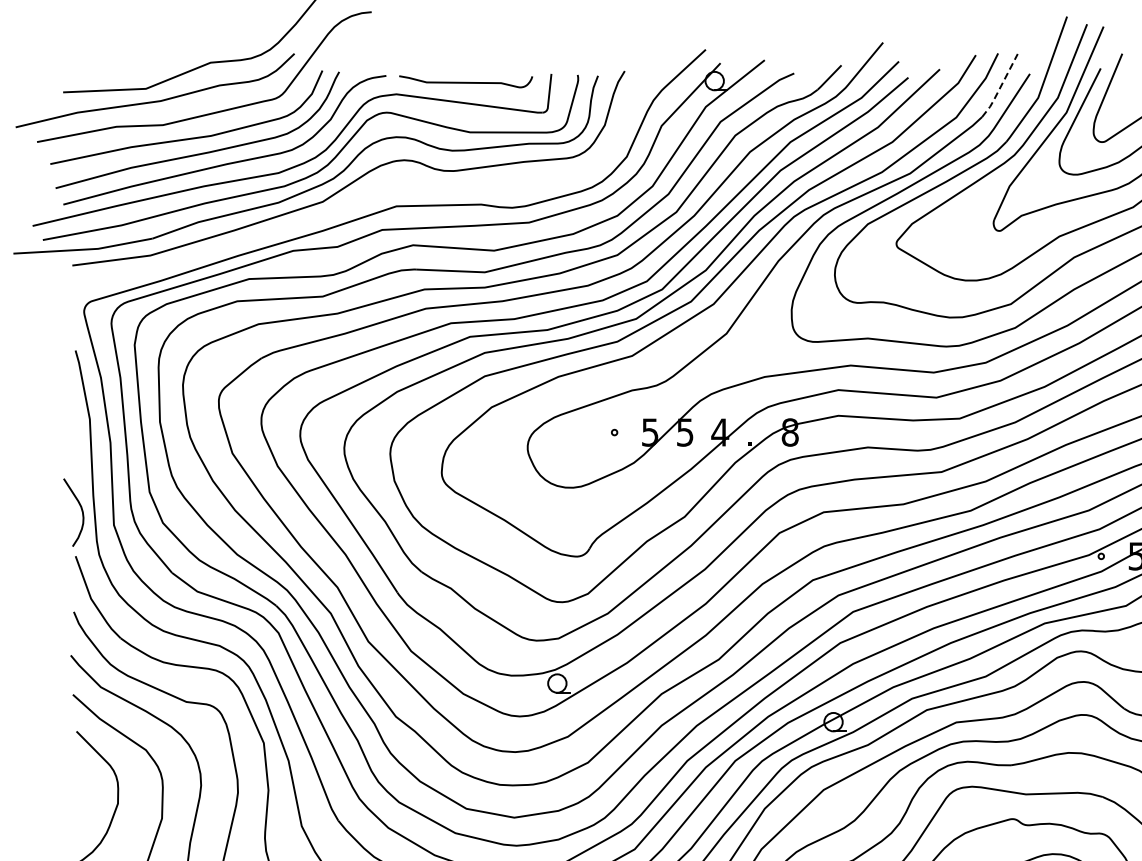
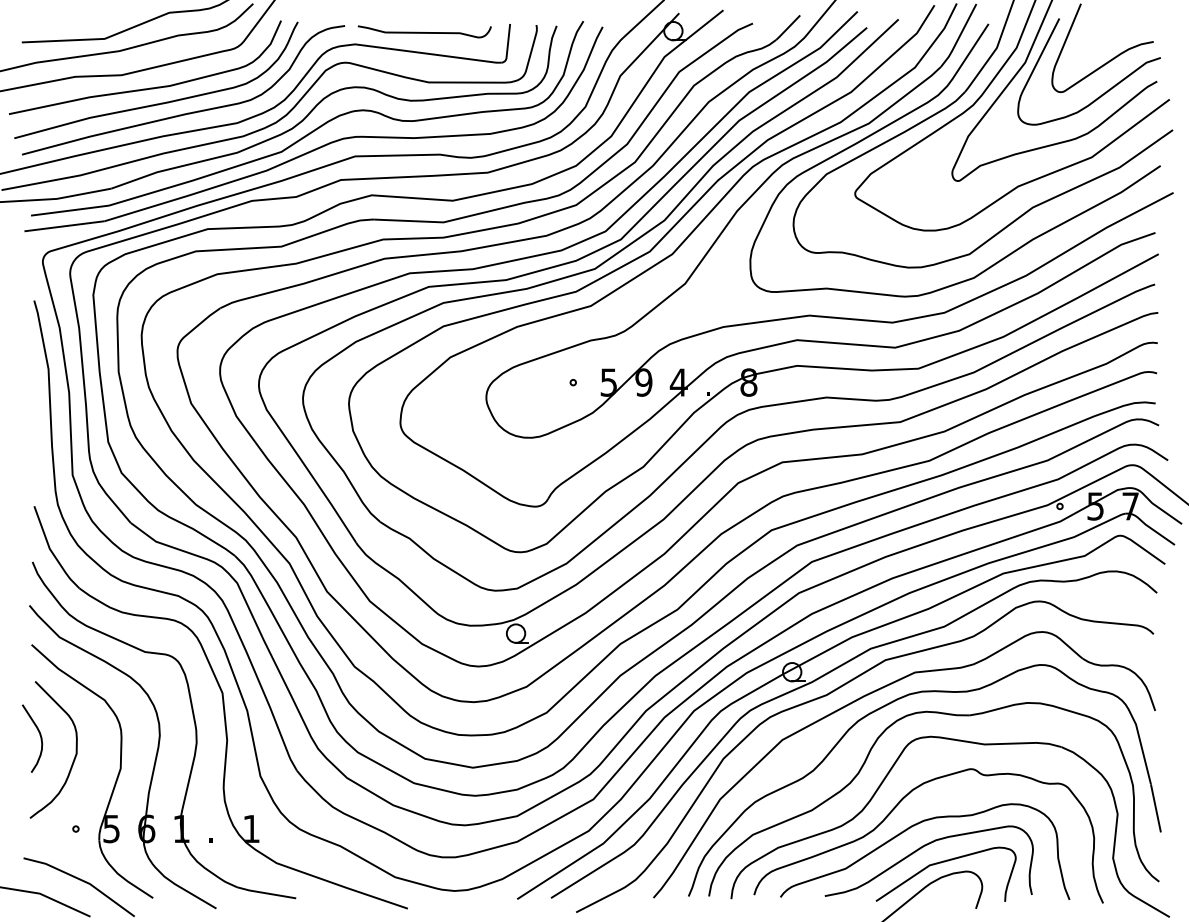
line: (1000, 87) -> (959, 37), dashed -> solid
part: (360, 196) -> (319, 146), added
text: (684, 432) -> (643, 382), 5 -> 9
curve: (80, 509) -> (39, 735), moved

